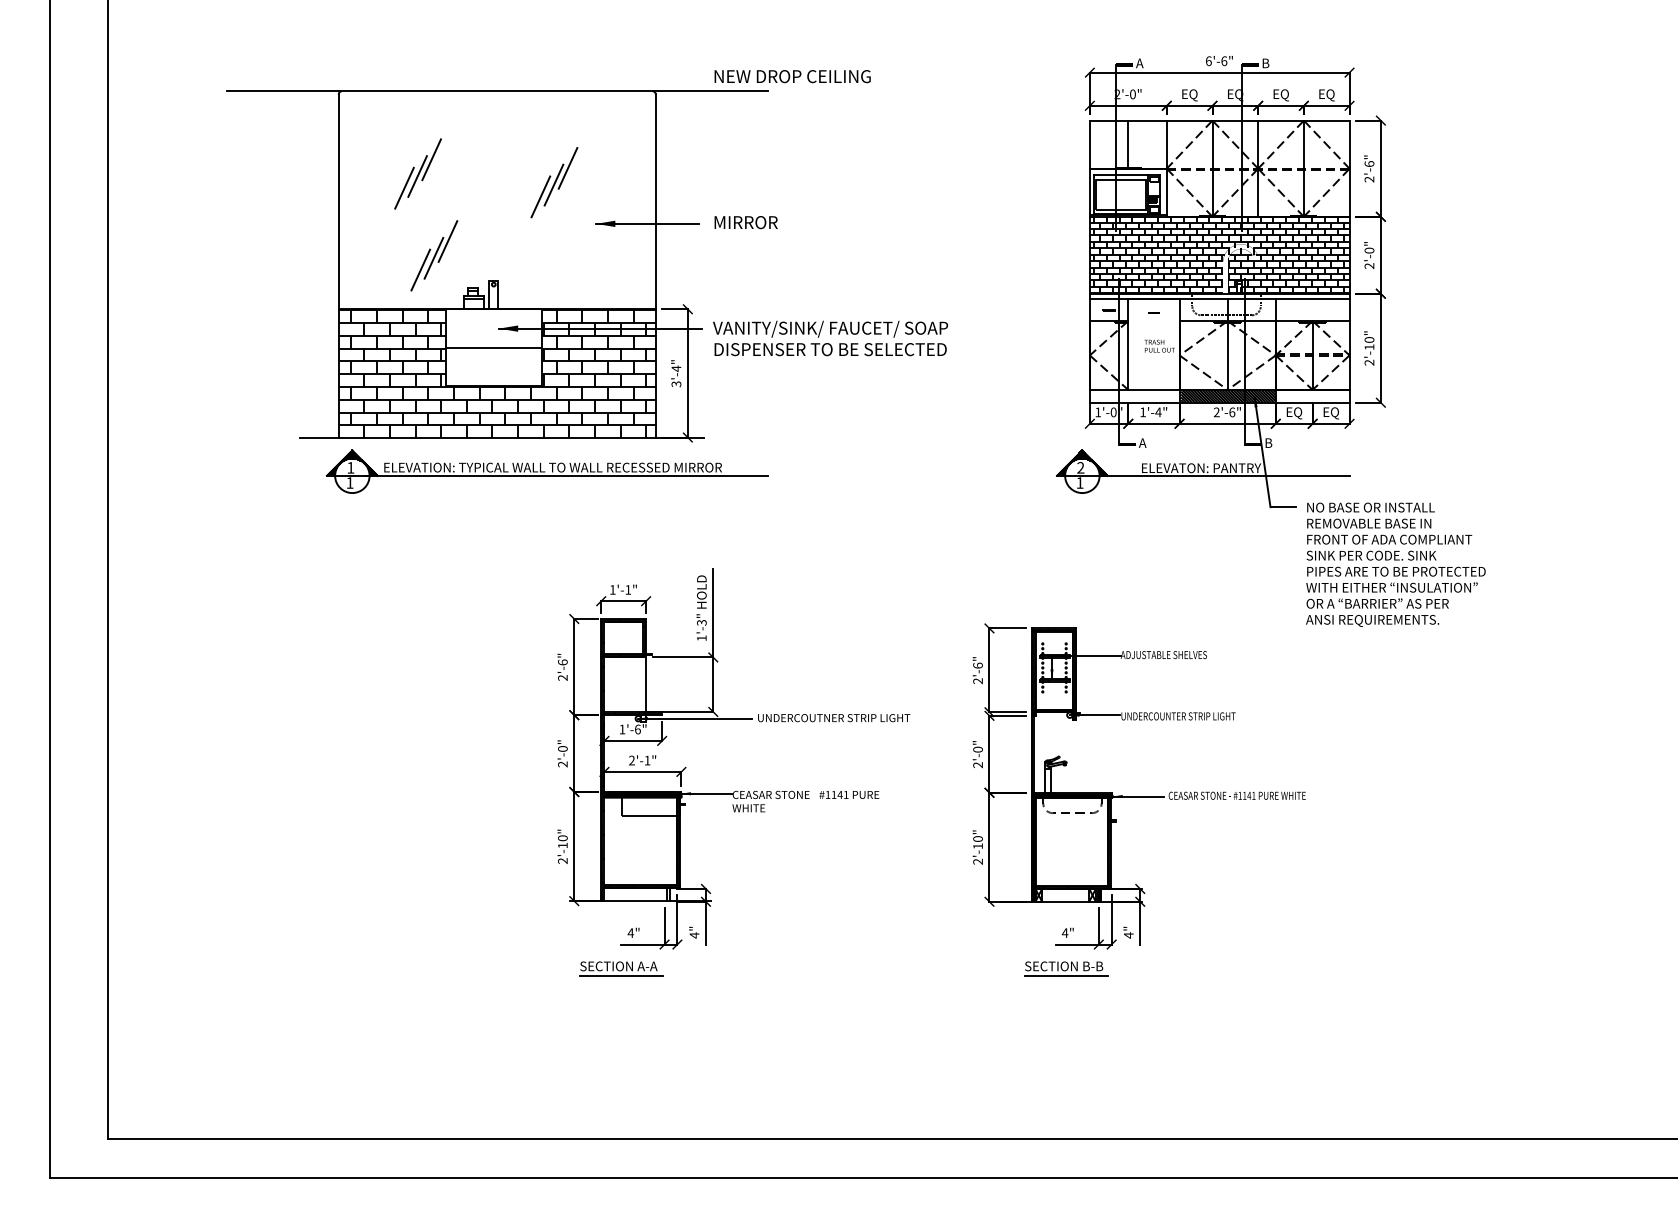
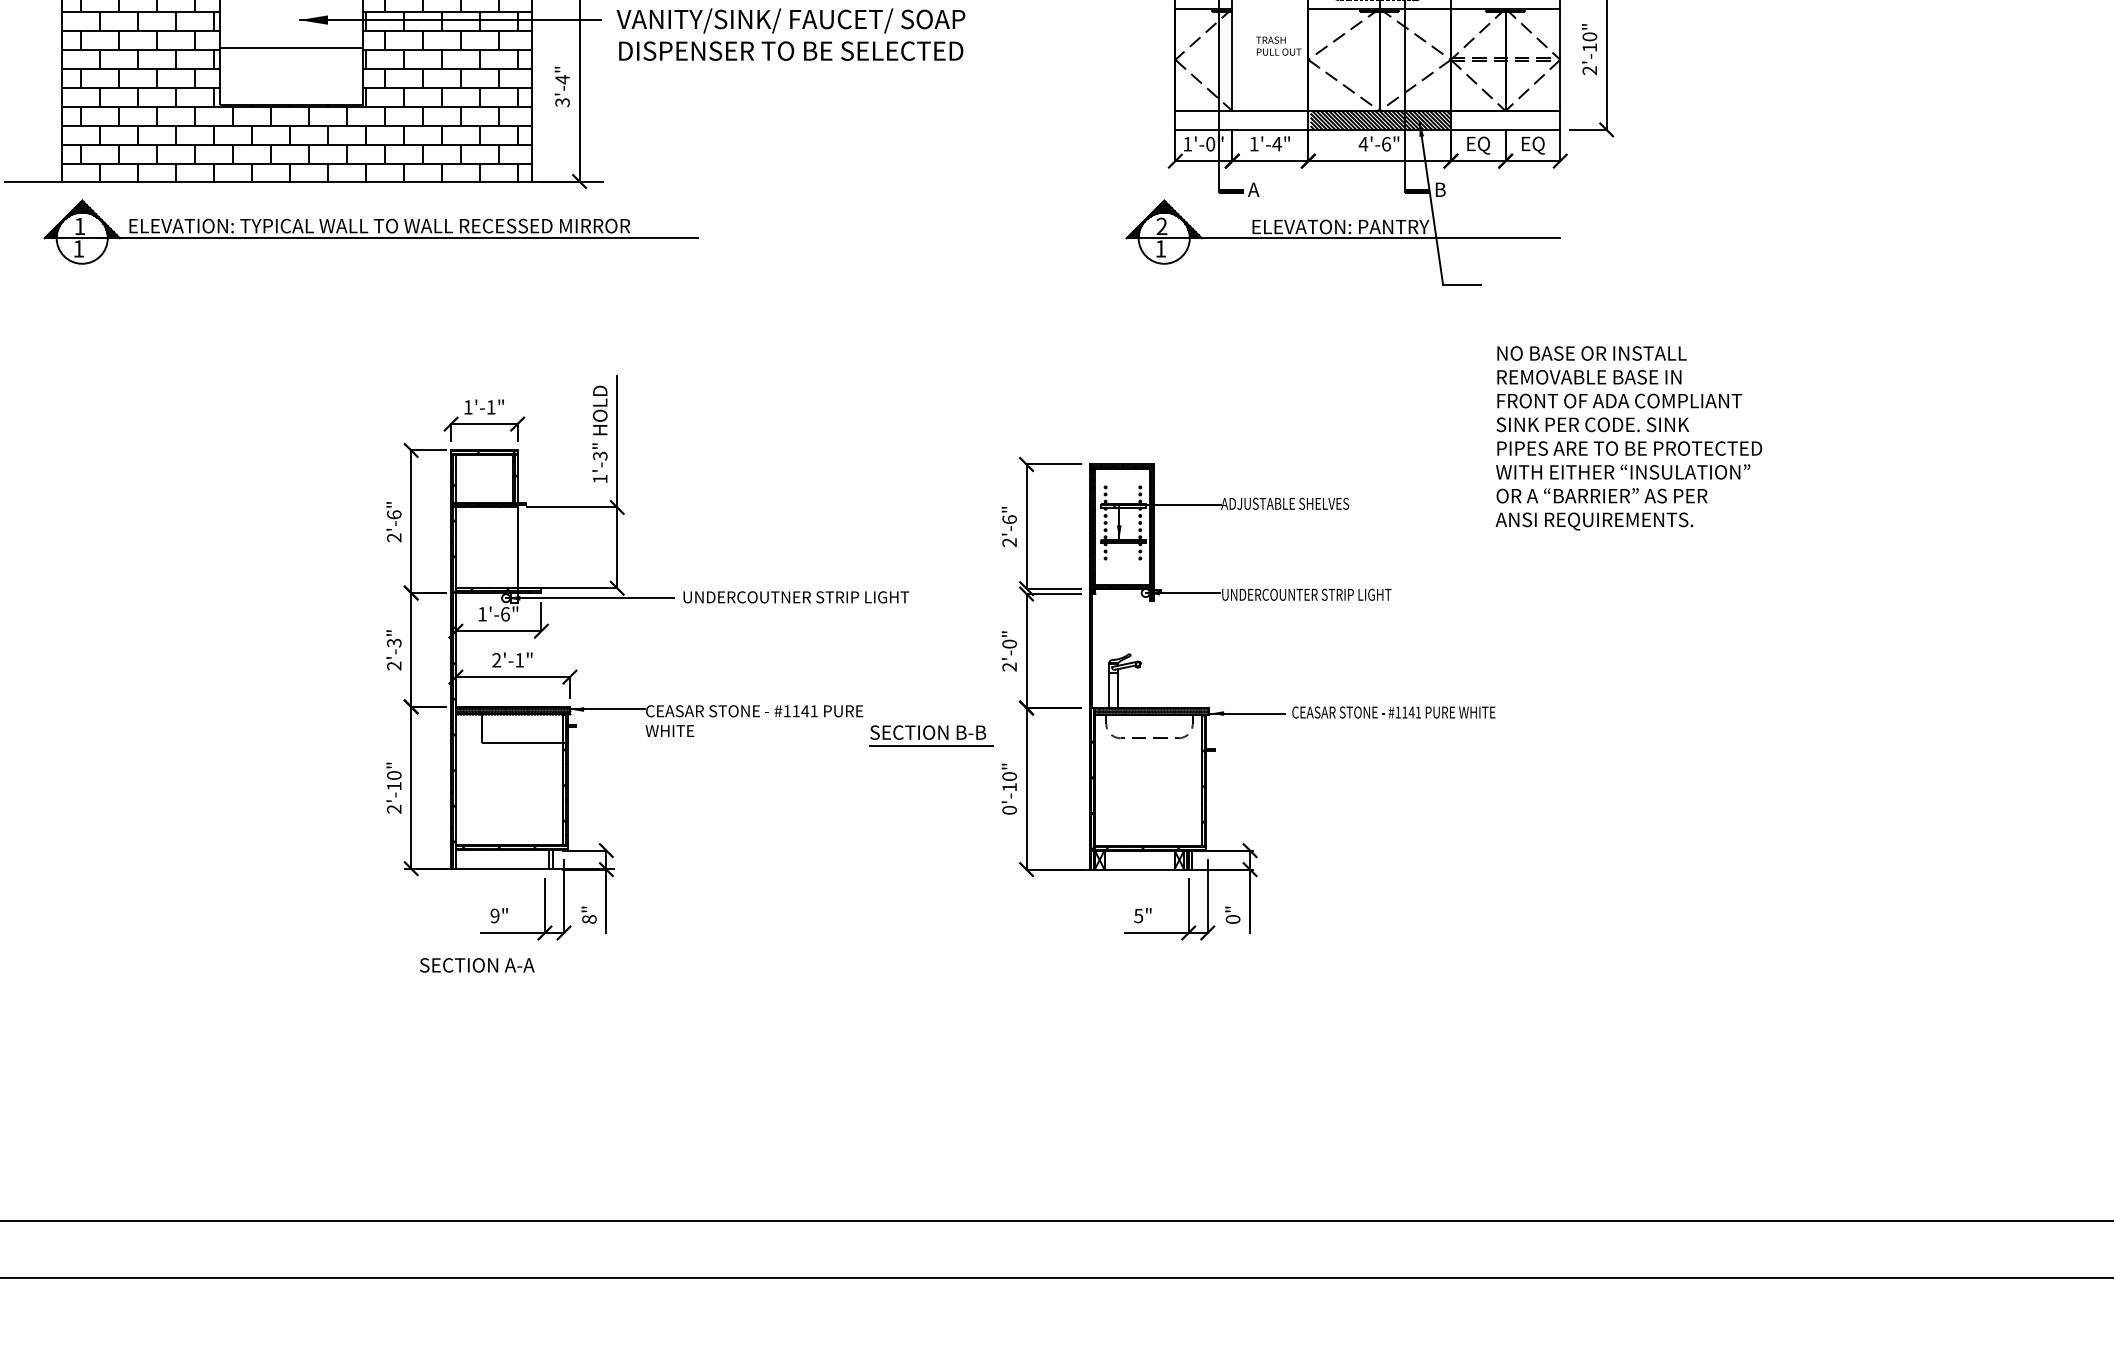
text: (1216, 412) -> (1363, 144), 2'-6" -> 4'-6"
text: (1395, 564) -> (1628, 437), moved
text: (562, 748) -> (393, 642), 2'-0" -> 2'-3"
text: (977, 861) -> (1008, 809), 2'-10" -> 0'-10"
text: (630, 932) -> (494, 915), 4" -> 9"
text: (1064, 932) -> (1137, 915), 4" -> 5"
text: (694, 935) -> (589, 919), 4" -> 8"
text: (1128, 935) -> (1232, 919), 4" -> 0"
part: (1066, 968) -> (931, 735), moved
line: (621, 975) -> (481, 978), removed

